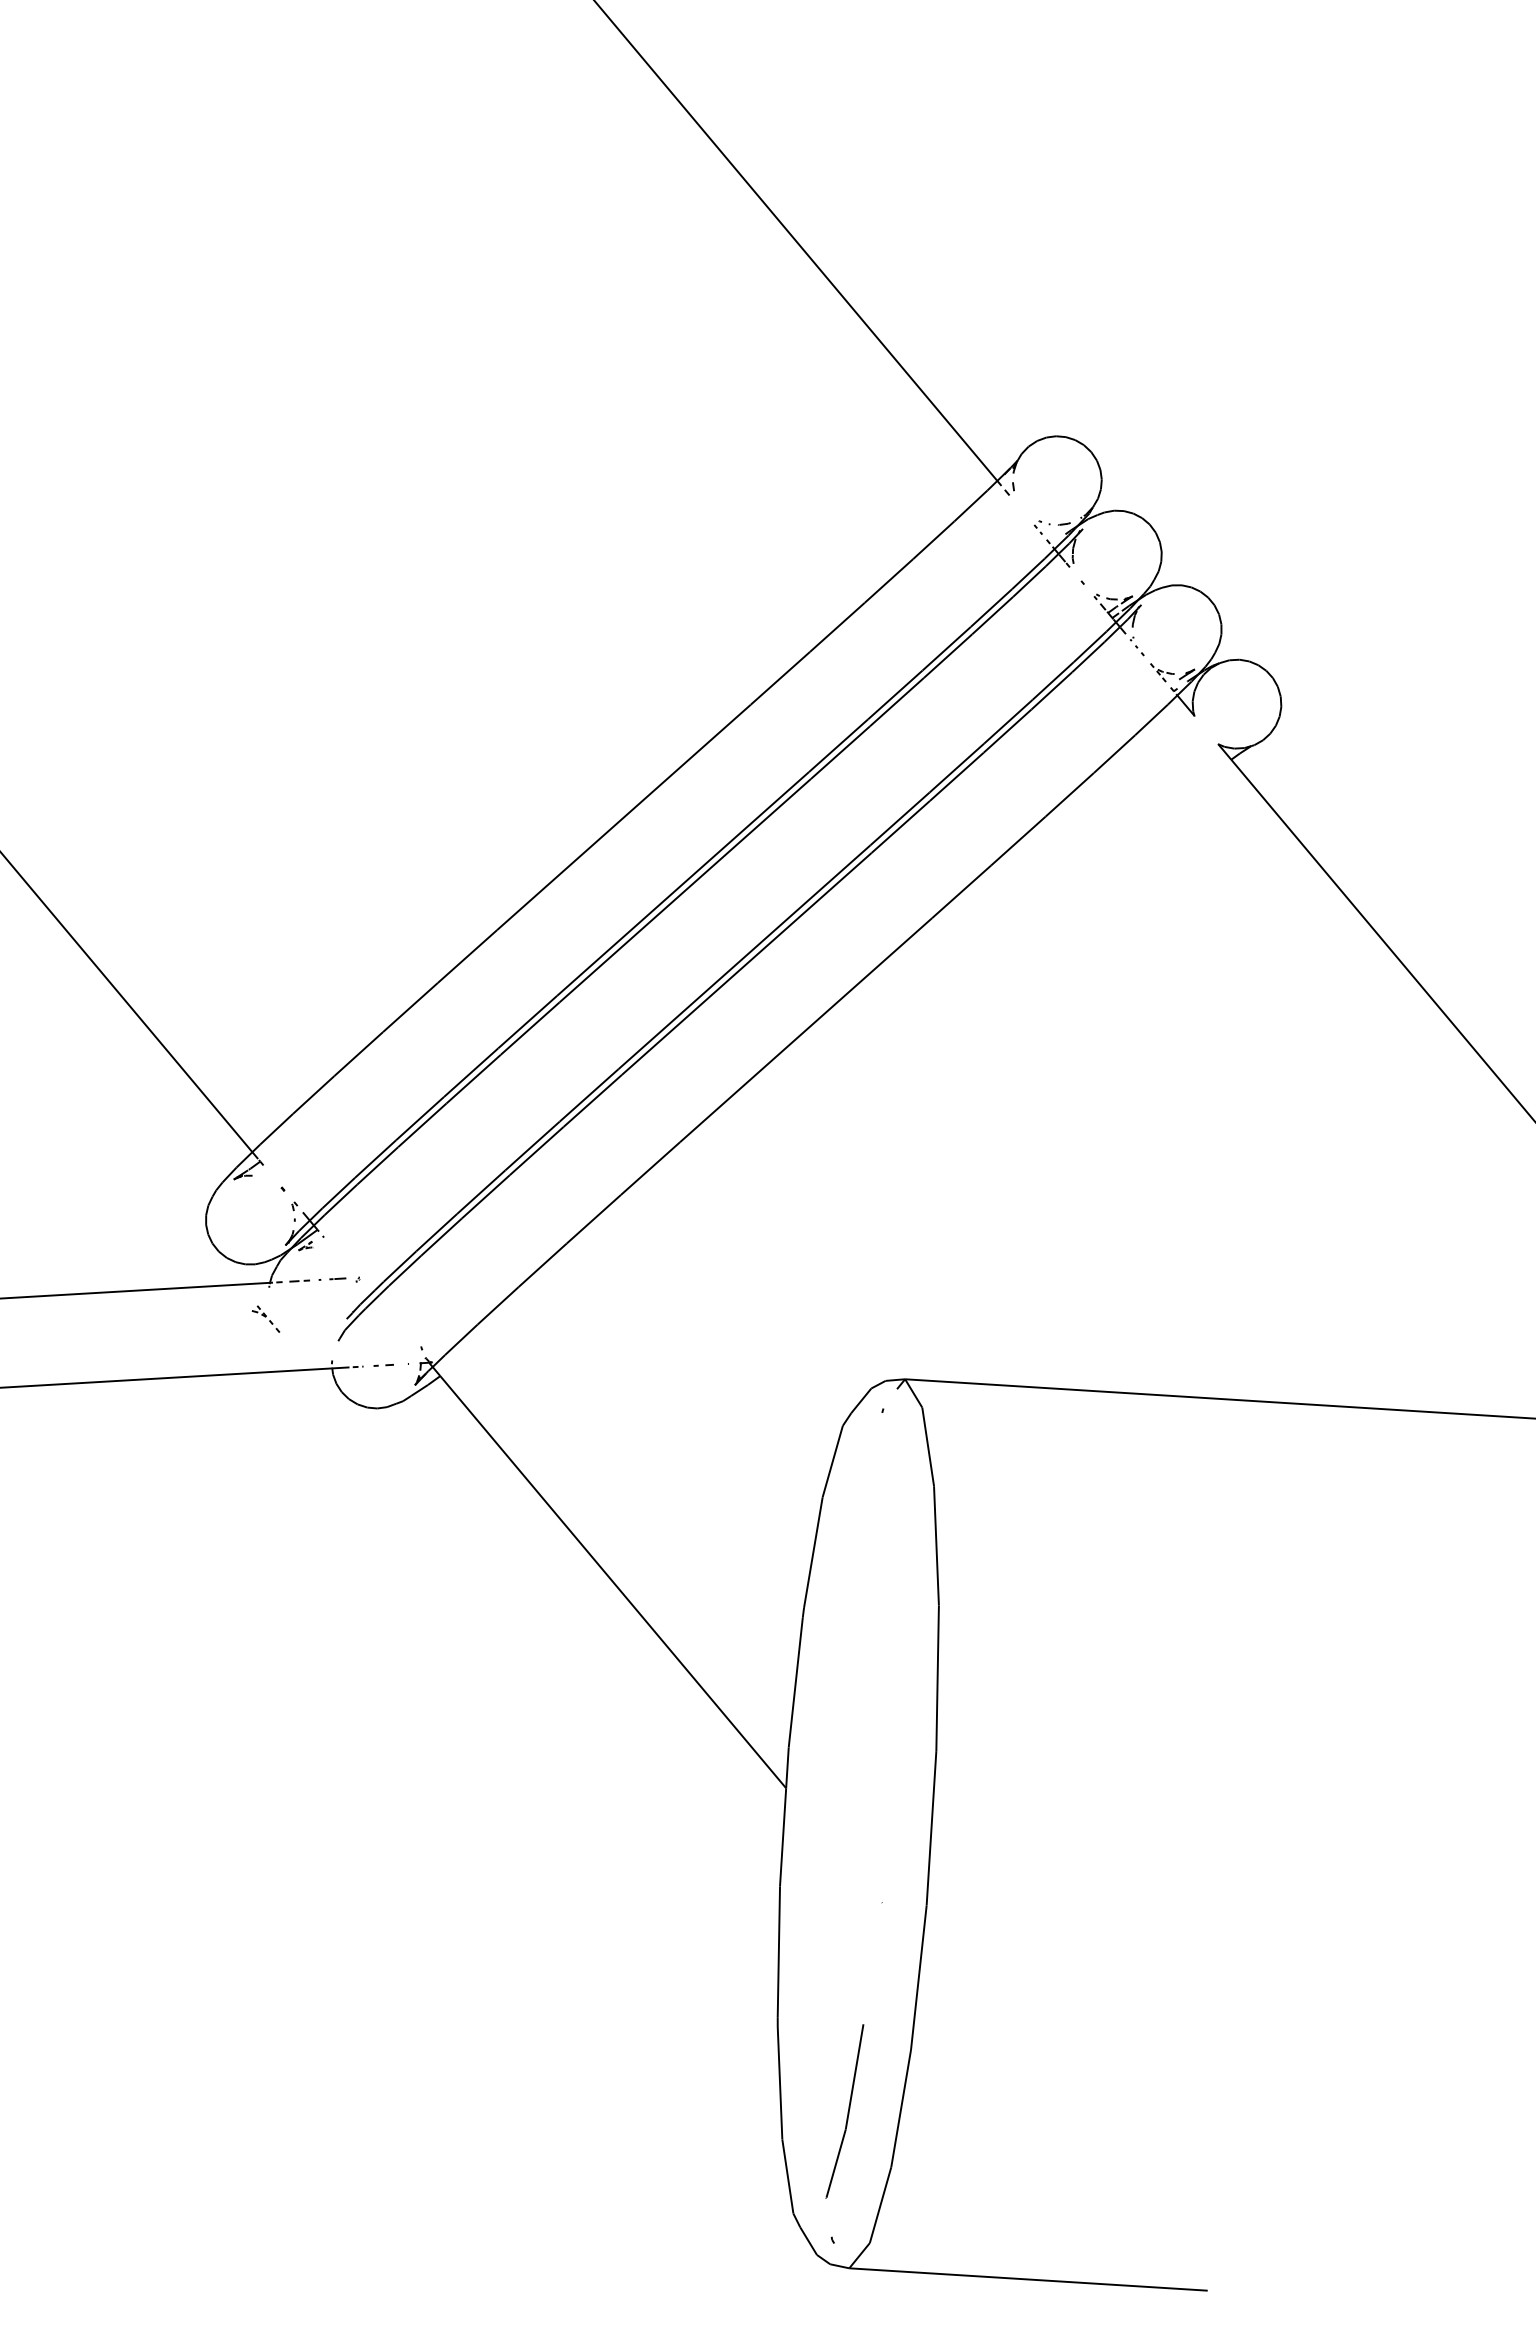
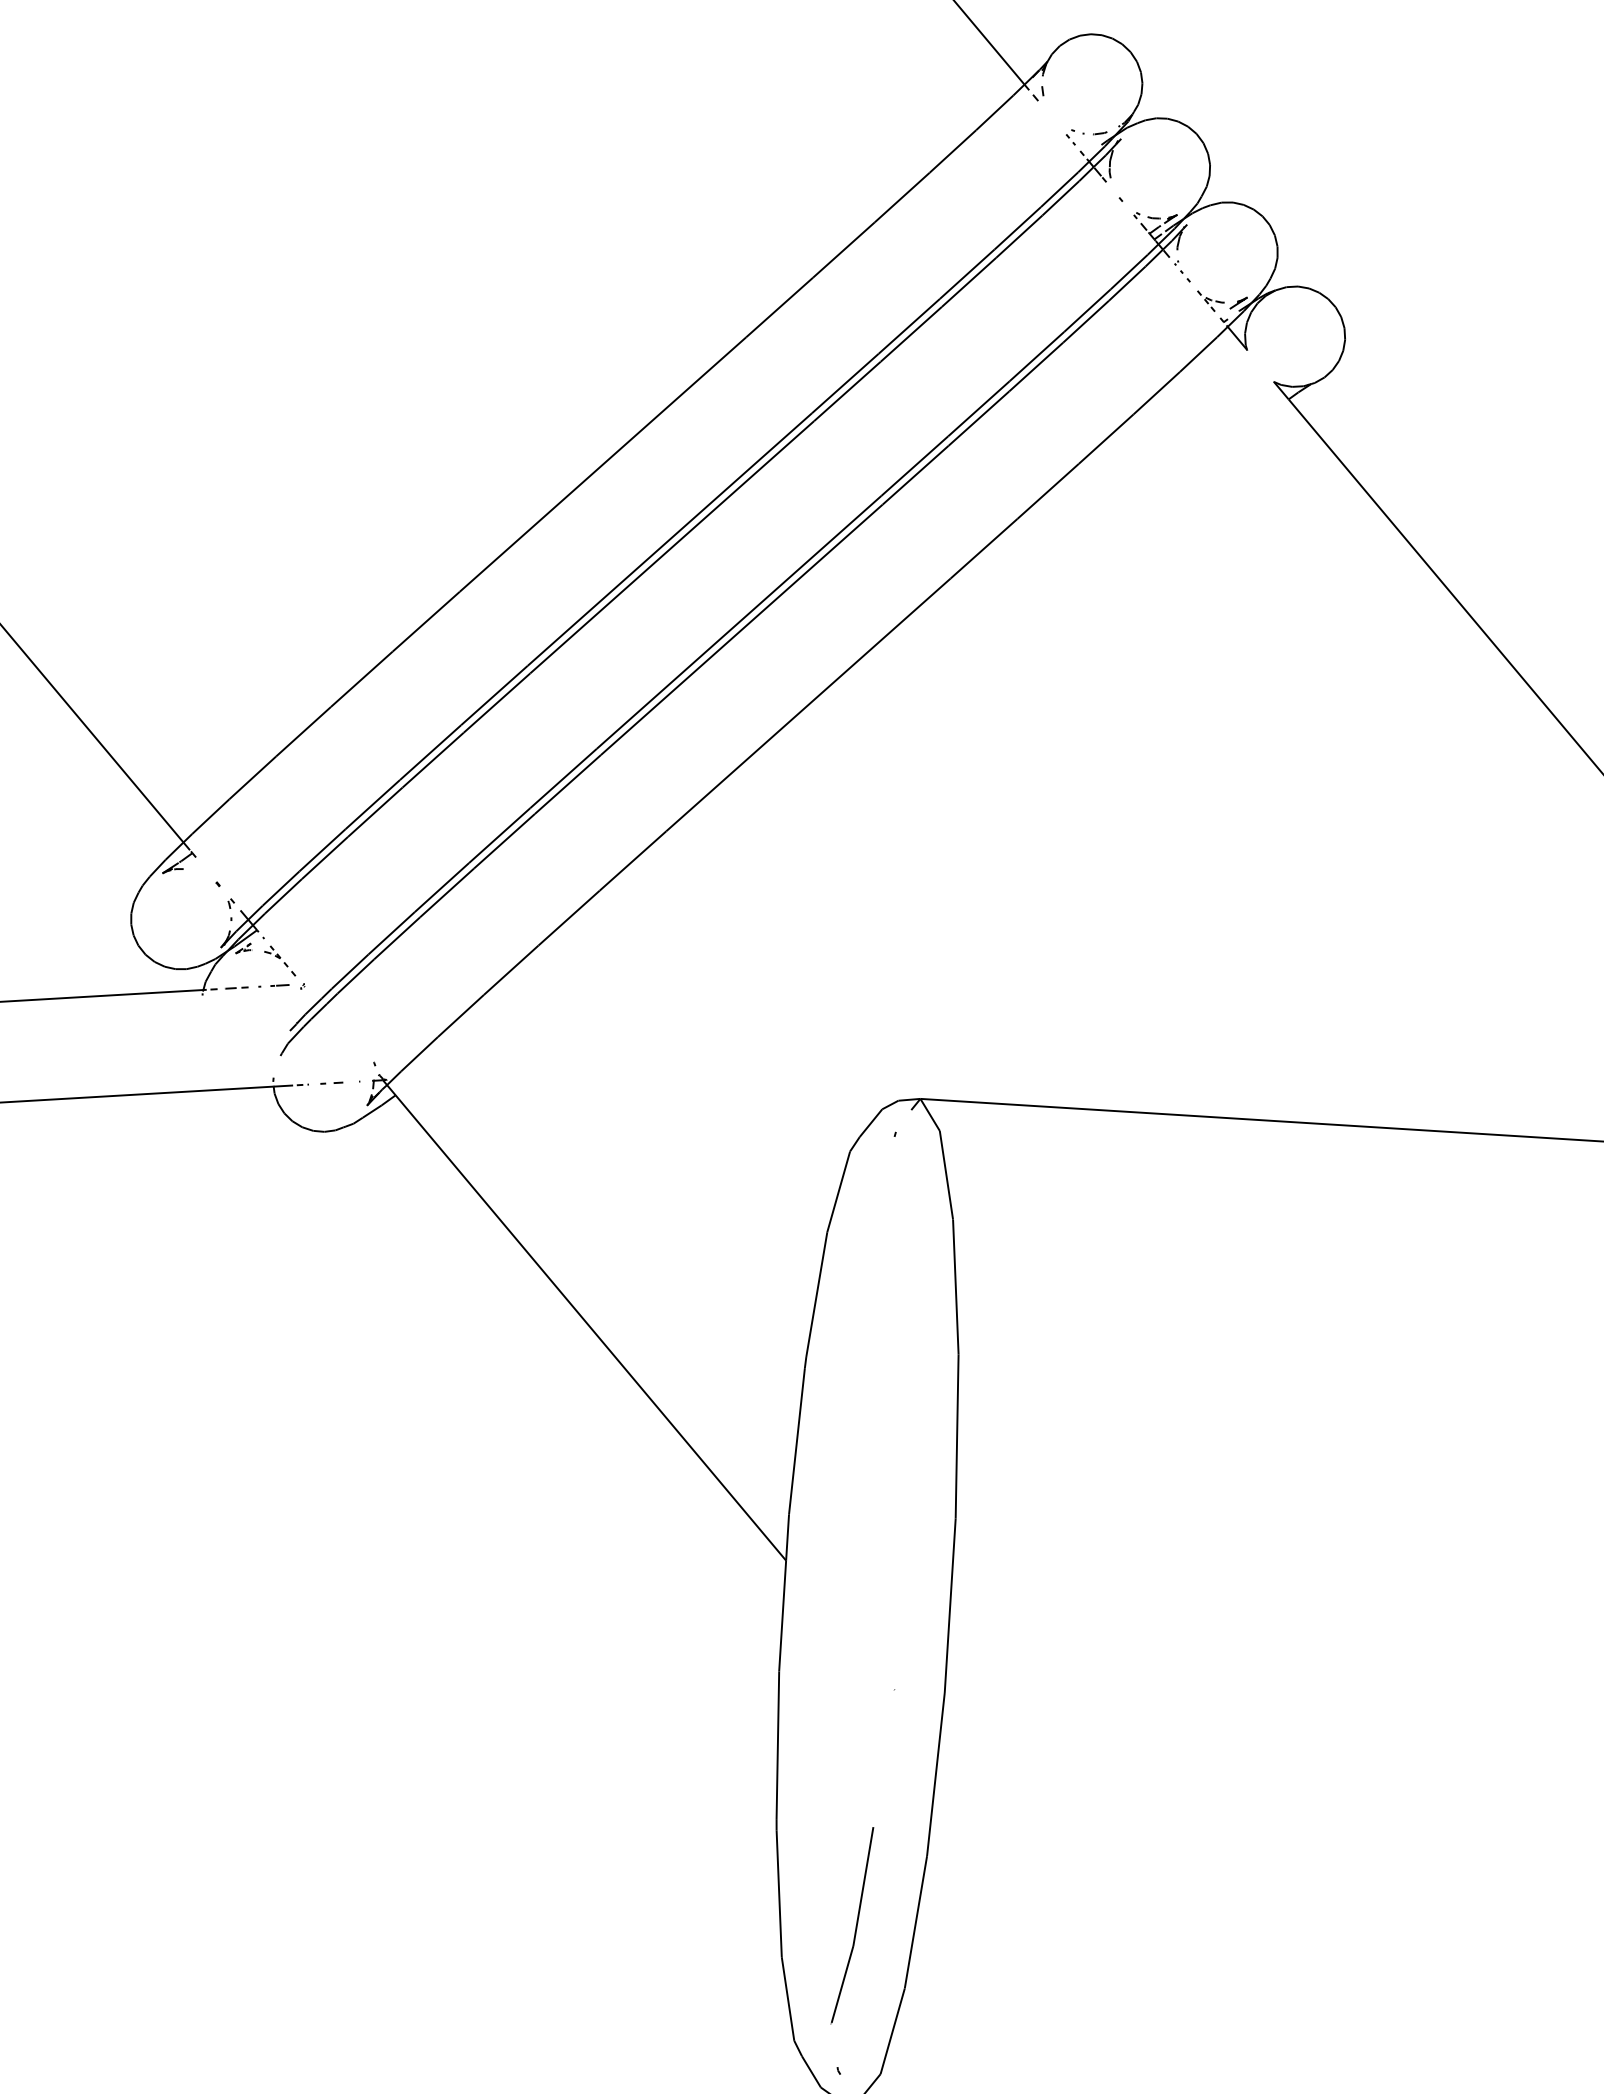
part: (265, 1318) -> (279, 960), moved

